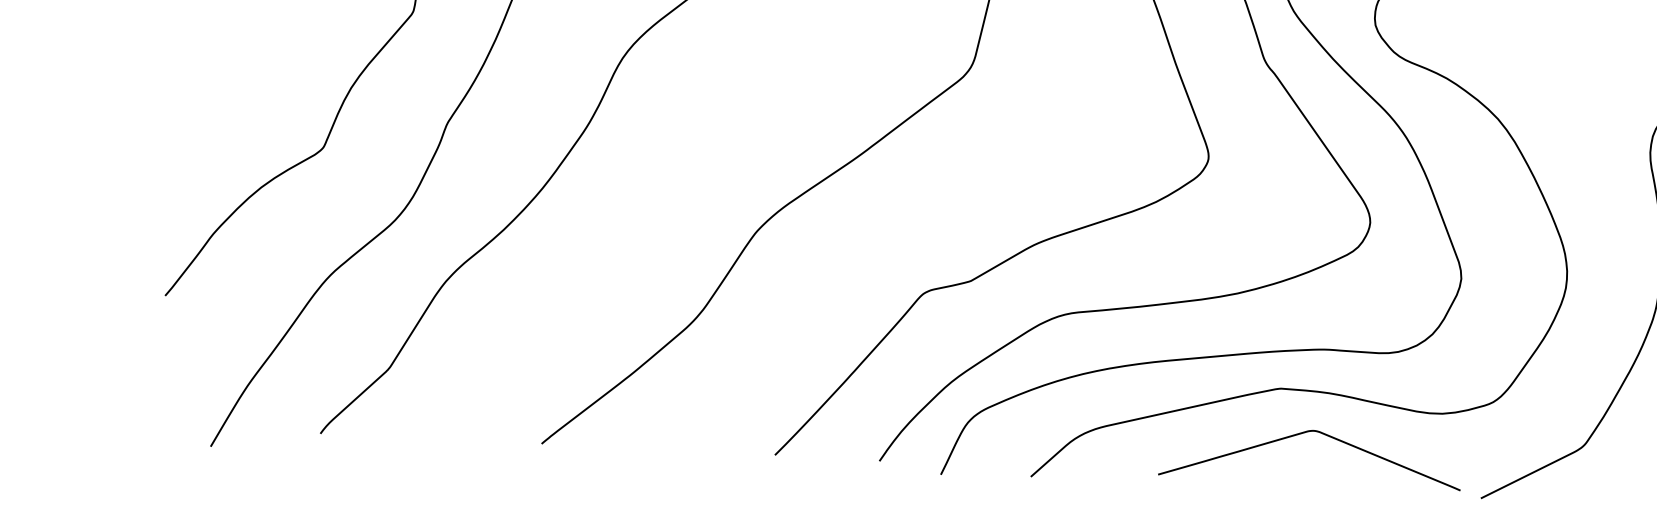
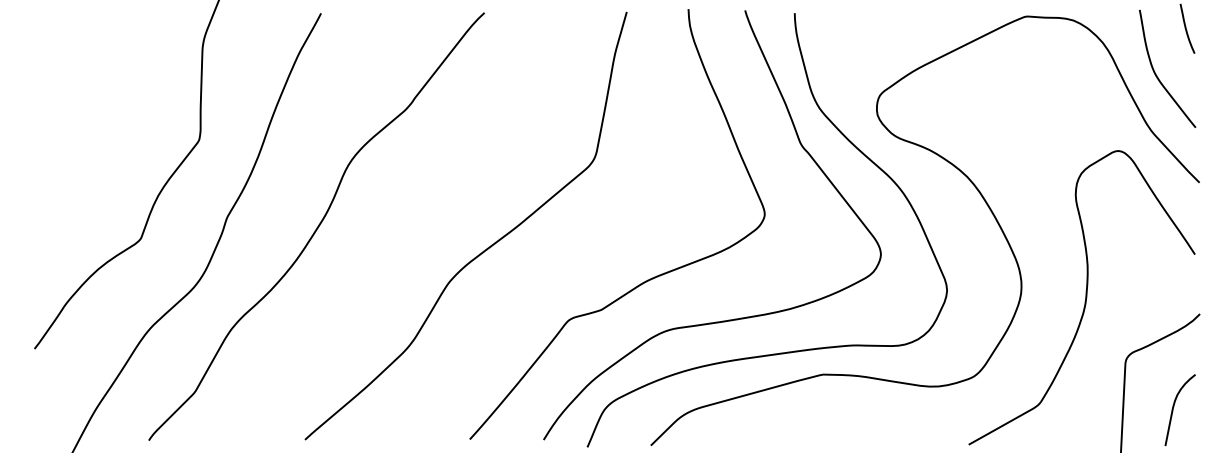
curve: (1304, 433) -> (842, 405), removed

